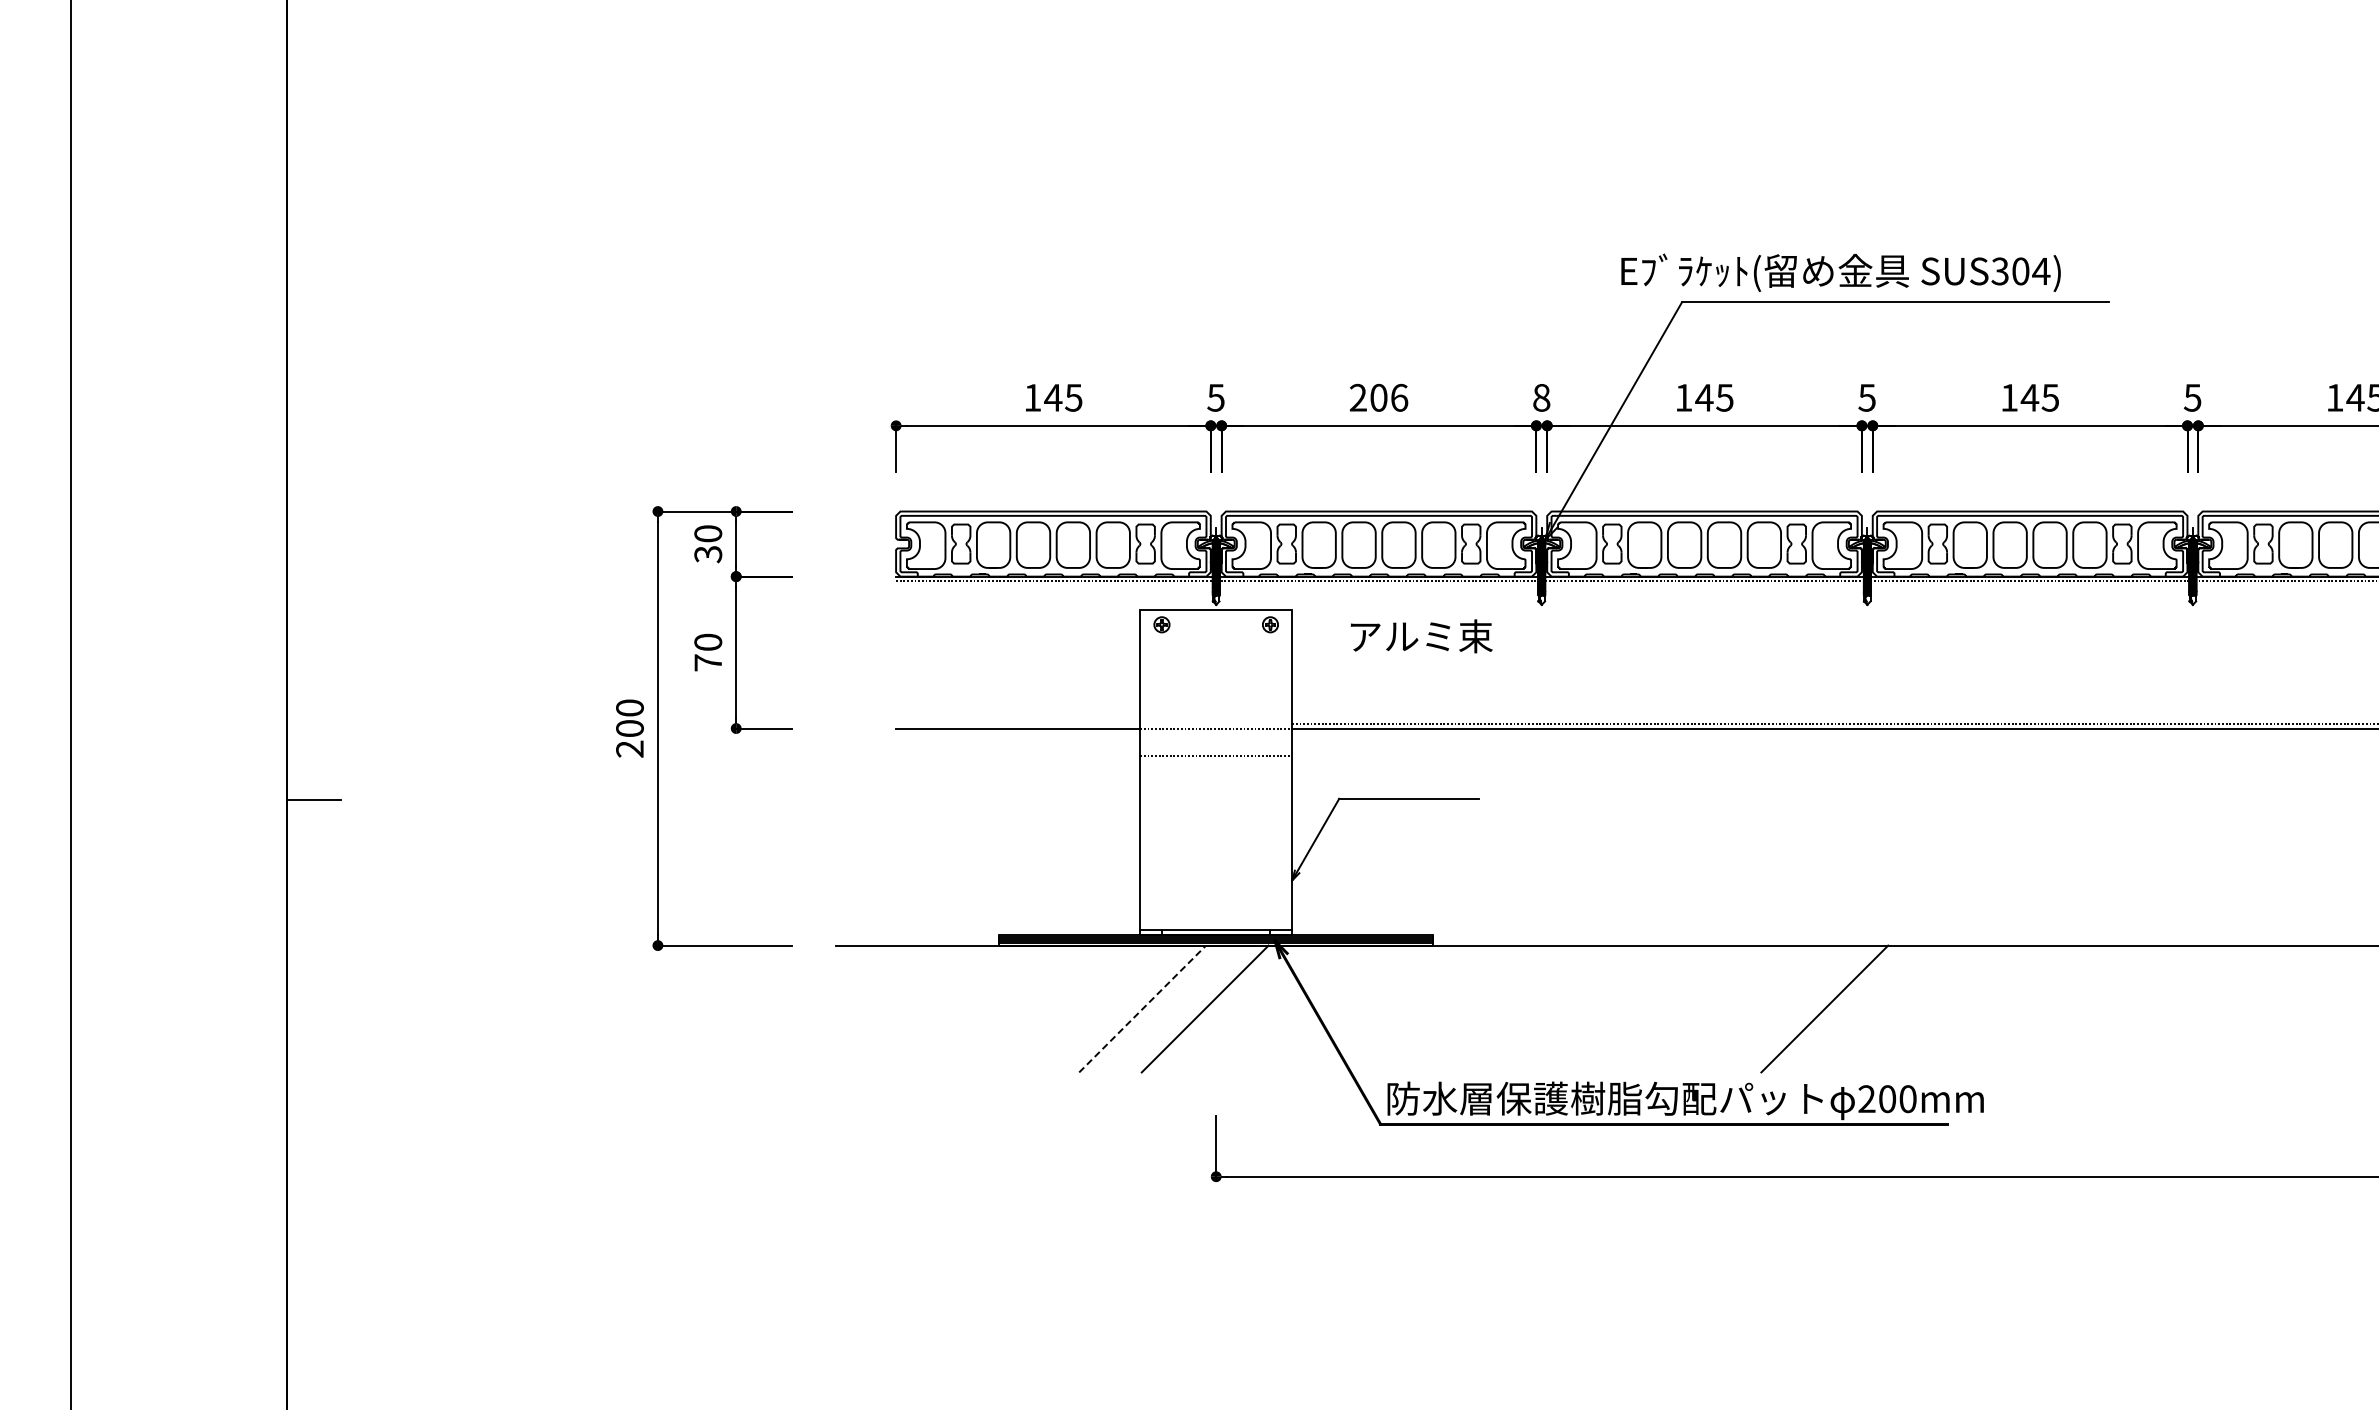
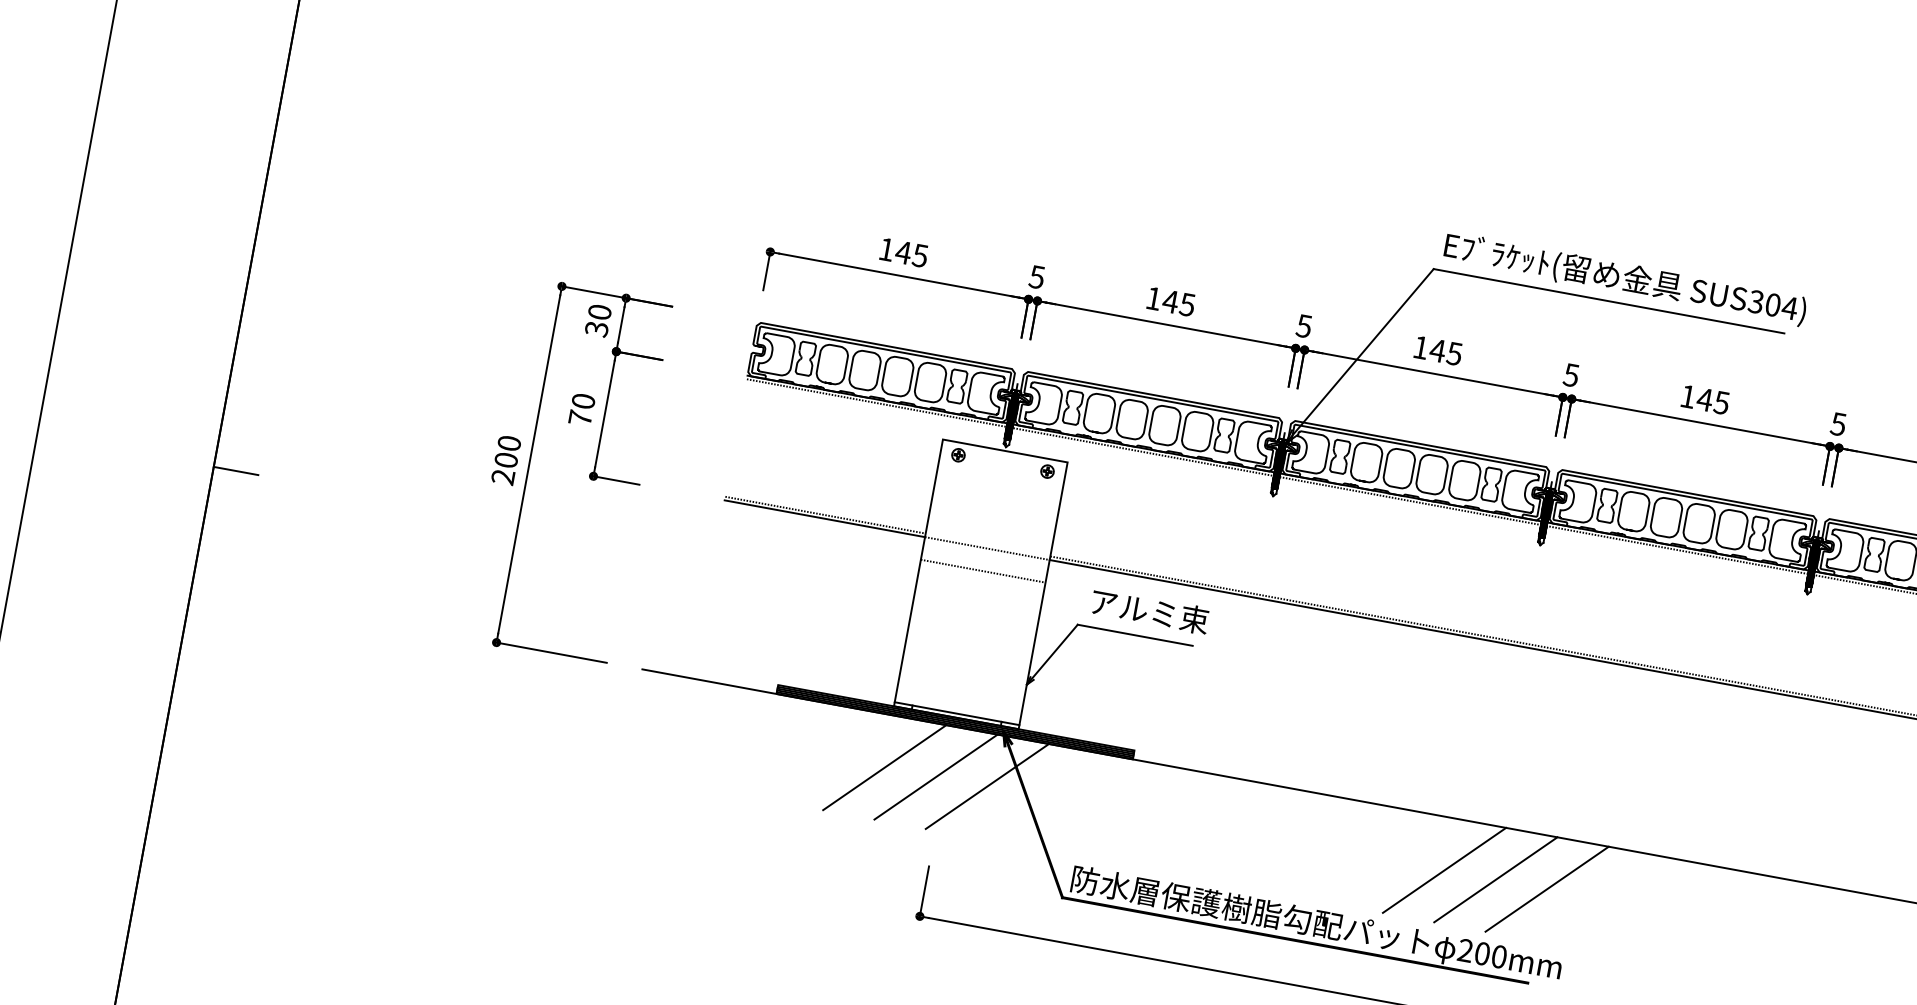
text: (1840, 272) -> (1624, 278), moved
text: (1378, 397) -> (1170, 301), 206 -> 145
text: (1541, 397) -> (1304, 325), 8 -> 5
text: (1421, 636) -> (1149, 611), moved
line: (1018, 724) -> (825, 515), added
line: (1267, 1008) -> (987, 786), added
line: (1886, 1008) -> (1495, 879), added
line: (1949, 1008) -> (1546, 888), added
line: (1142, 1009) -> (884, 768), dashed -> solid

